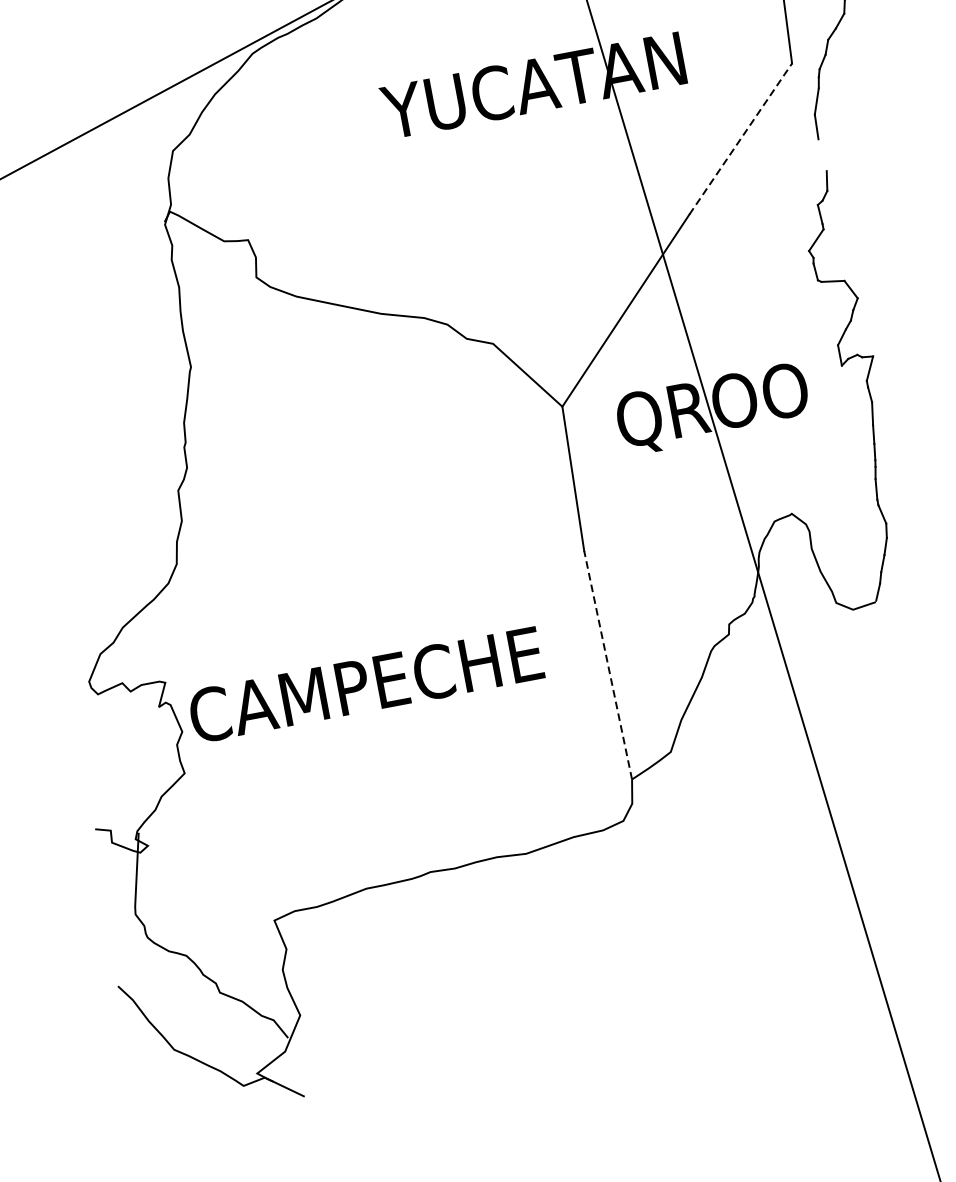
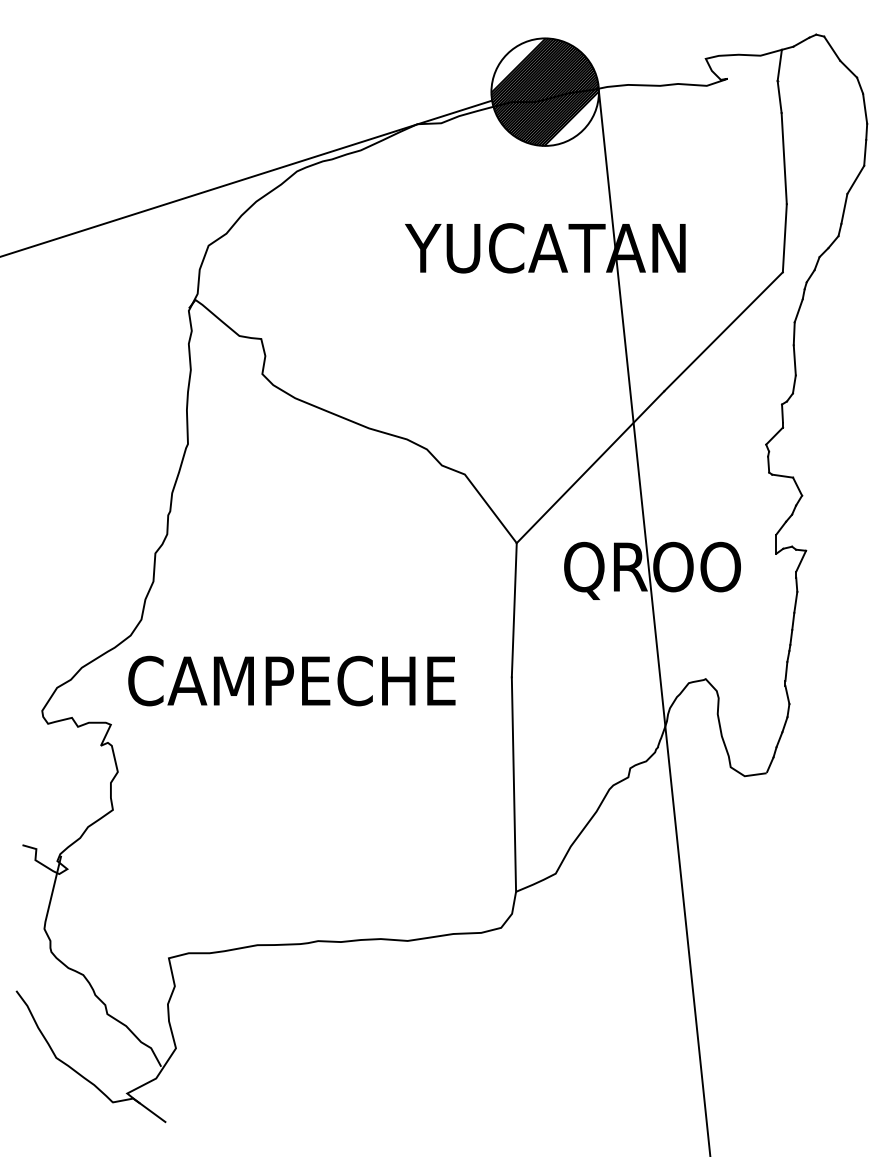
line: (740, 138) -> (723, 331), dashed -> solid
line: (822, 155) -> (794, 360), added
line: (607, 665) -> (513, 784), dashed -> solid
text: (365, 684) -> (291, 680), moved

